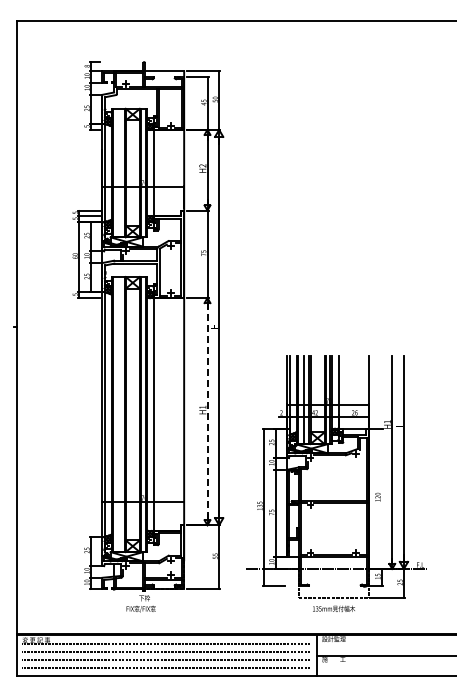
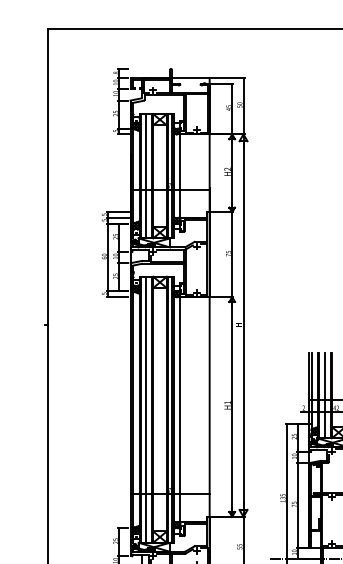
line: (118, 172) -> (146, 175), added
line: (207, 411) -> (232, 406), dashed -> solid
line: (118, 414) -> (146, 409), added

